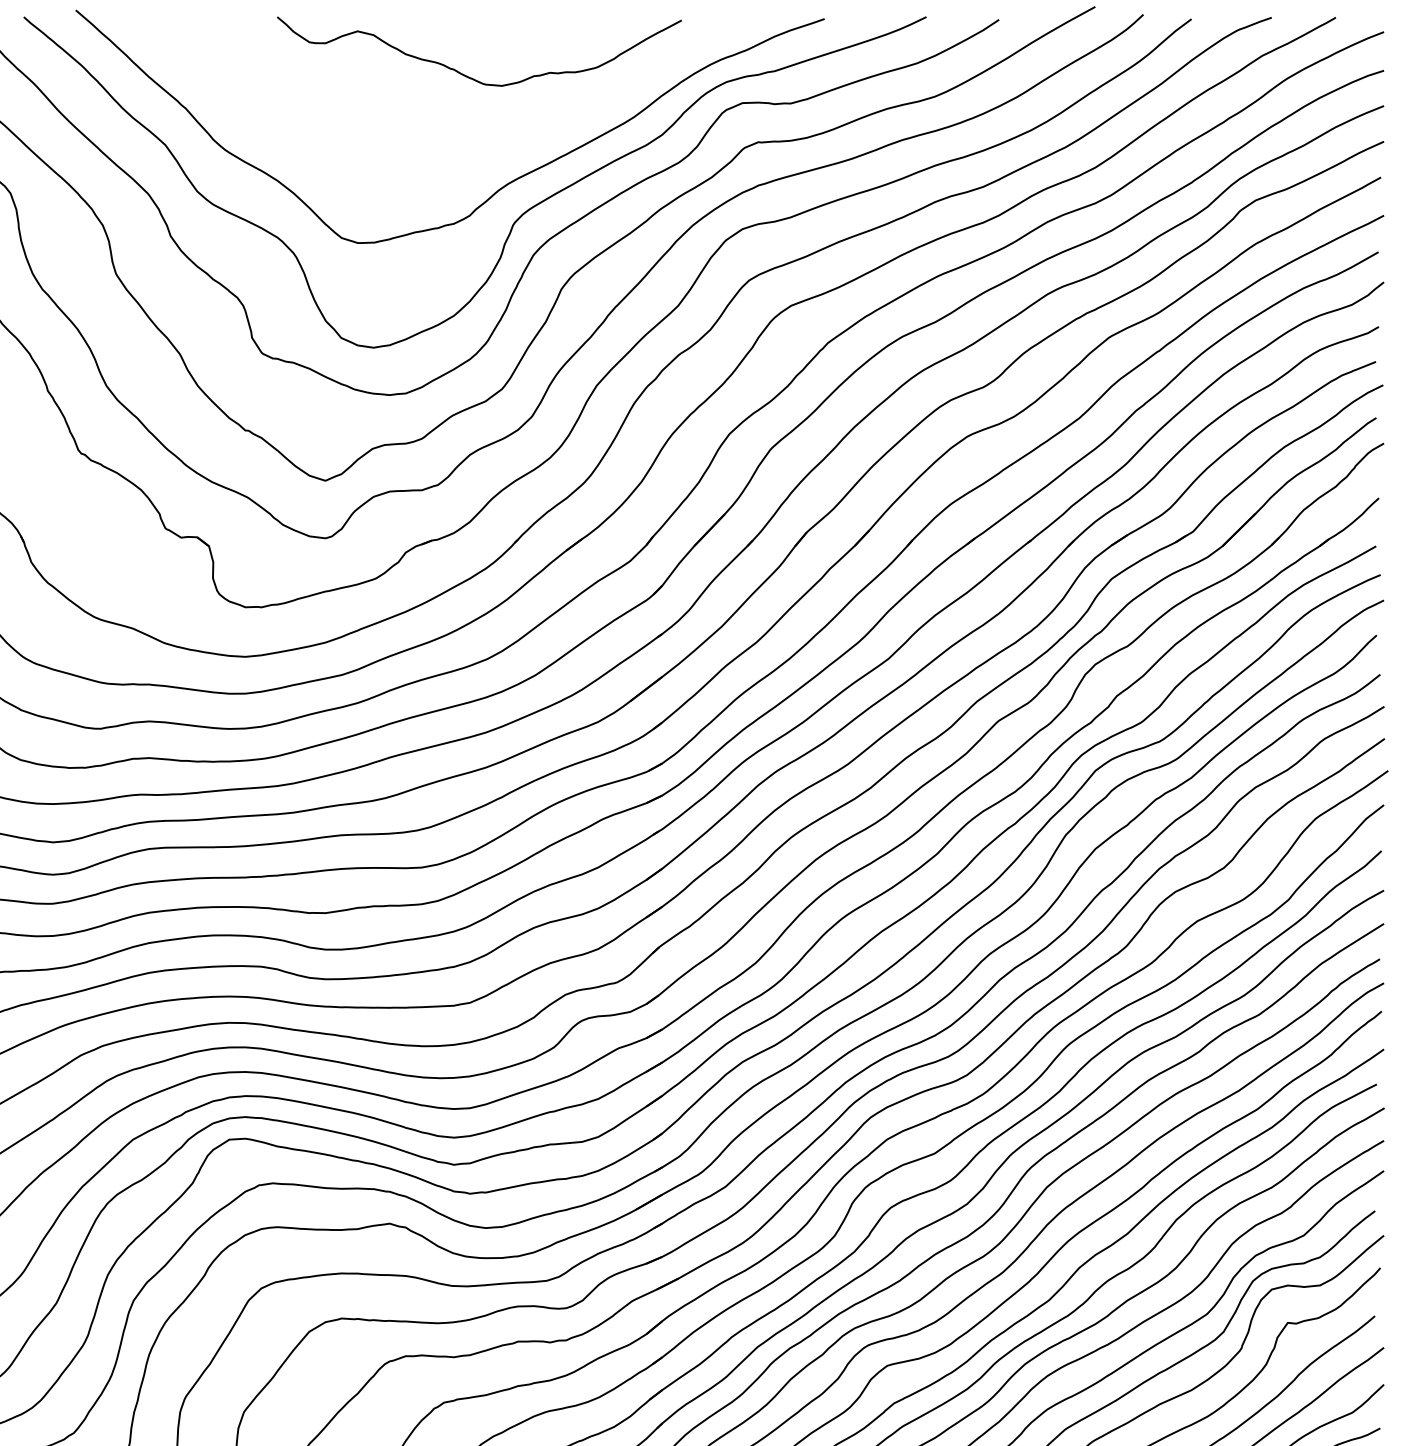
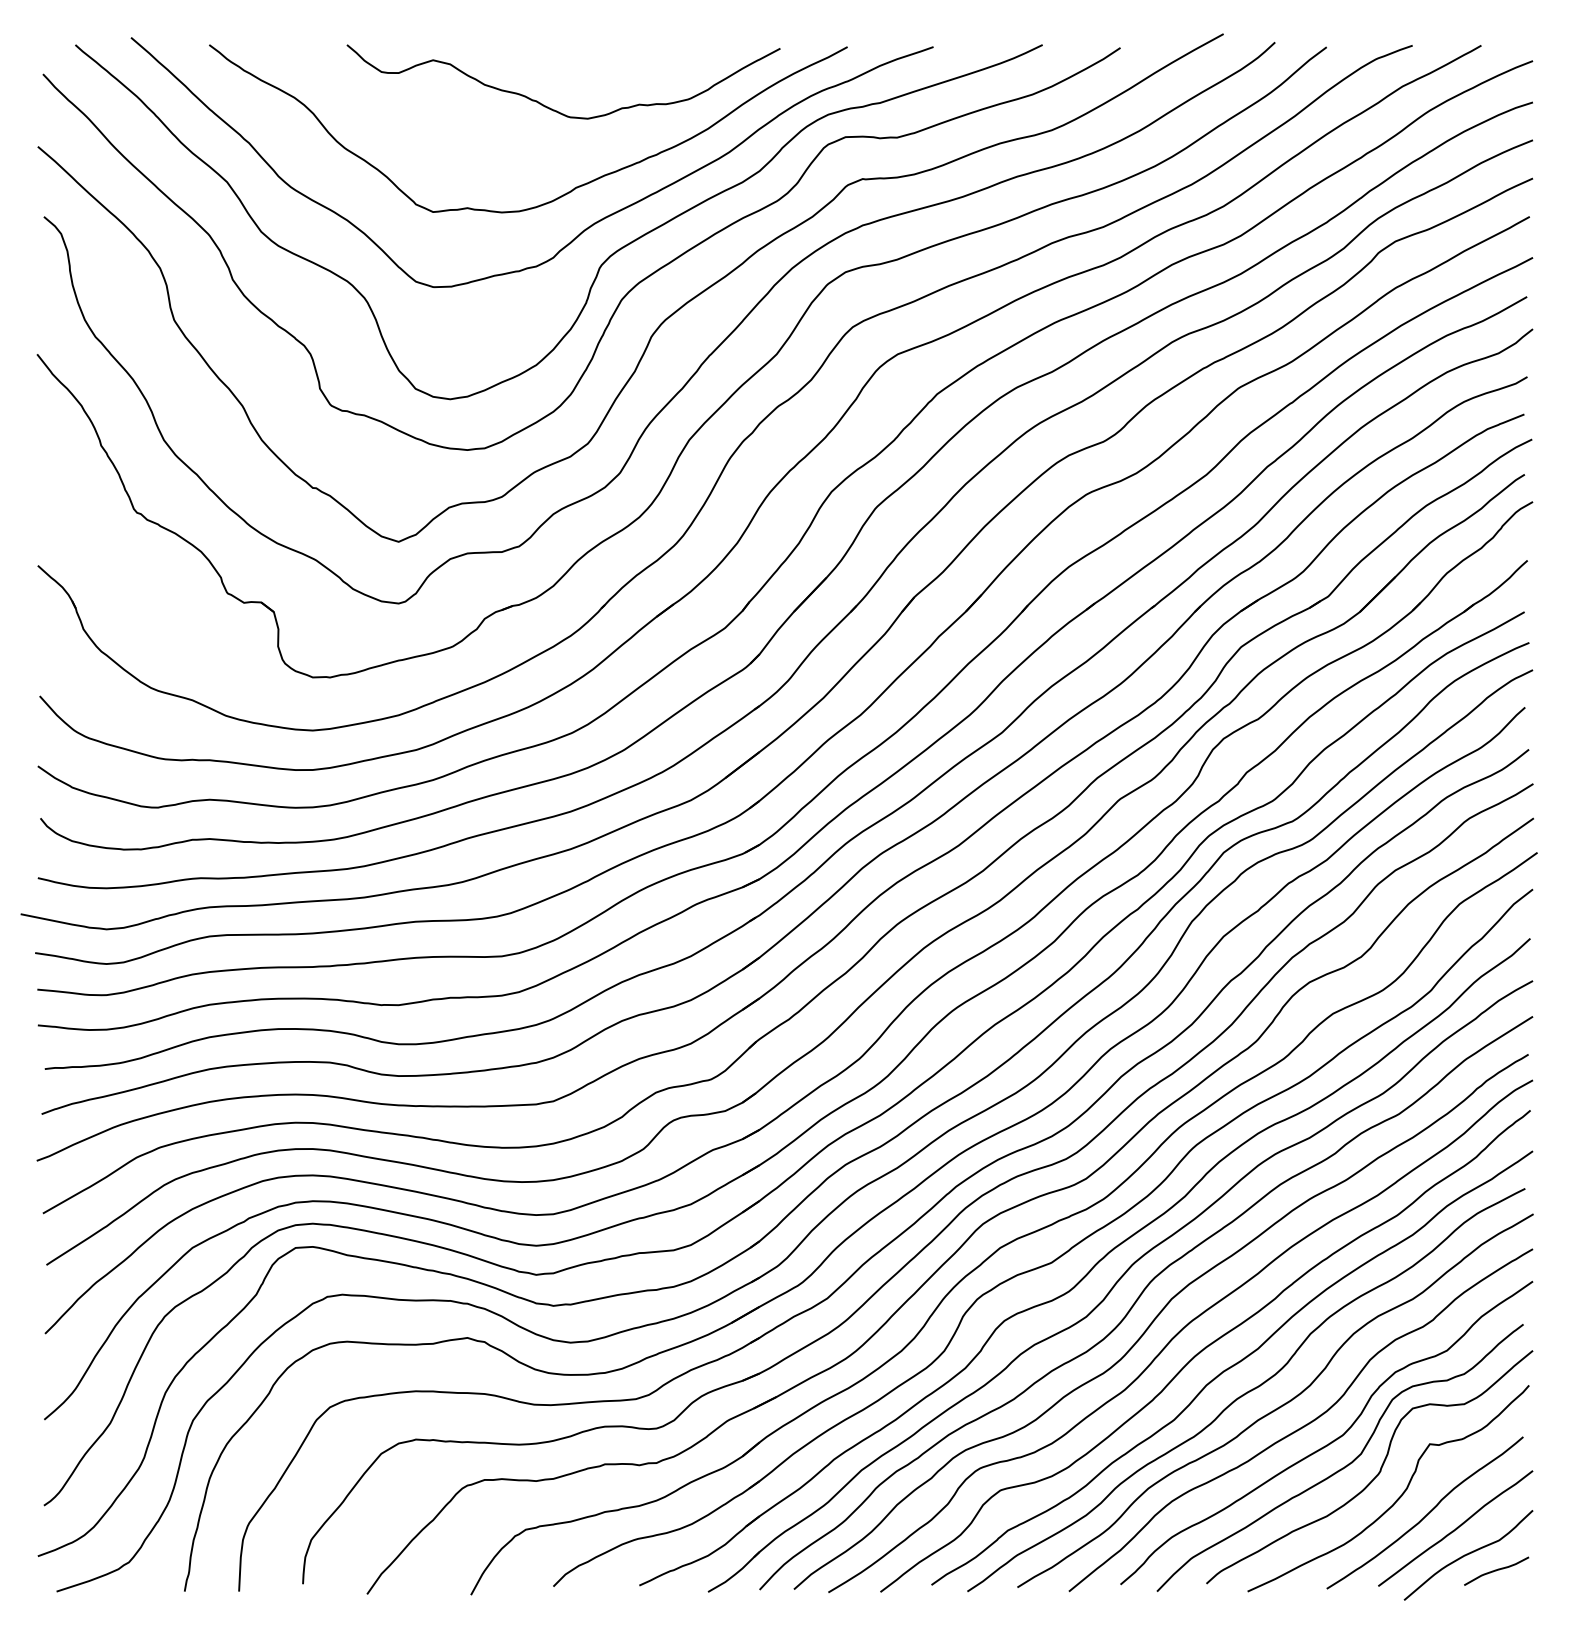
curve: (478, 156) -> (562, 194), added

